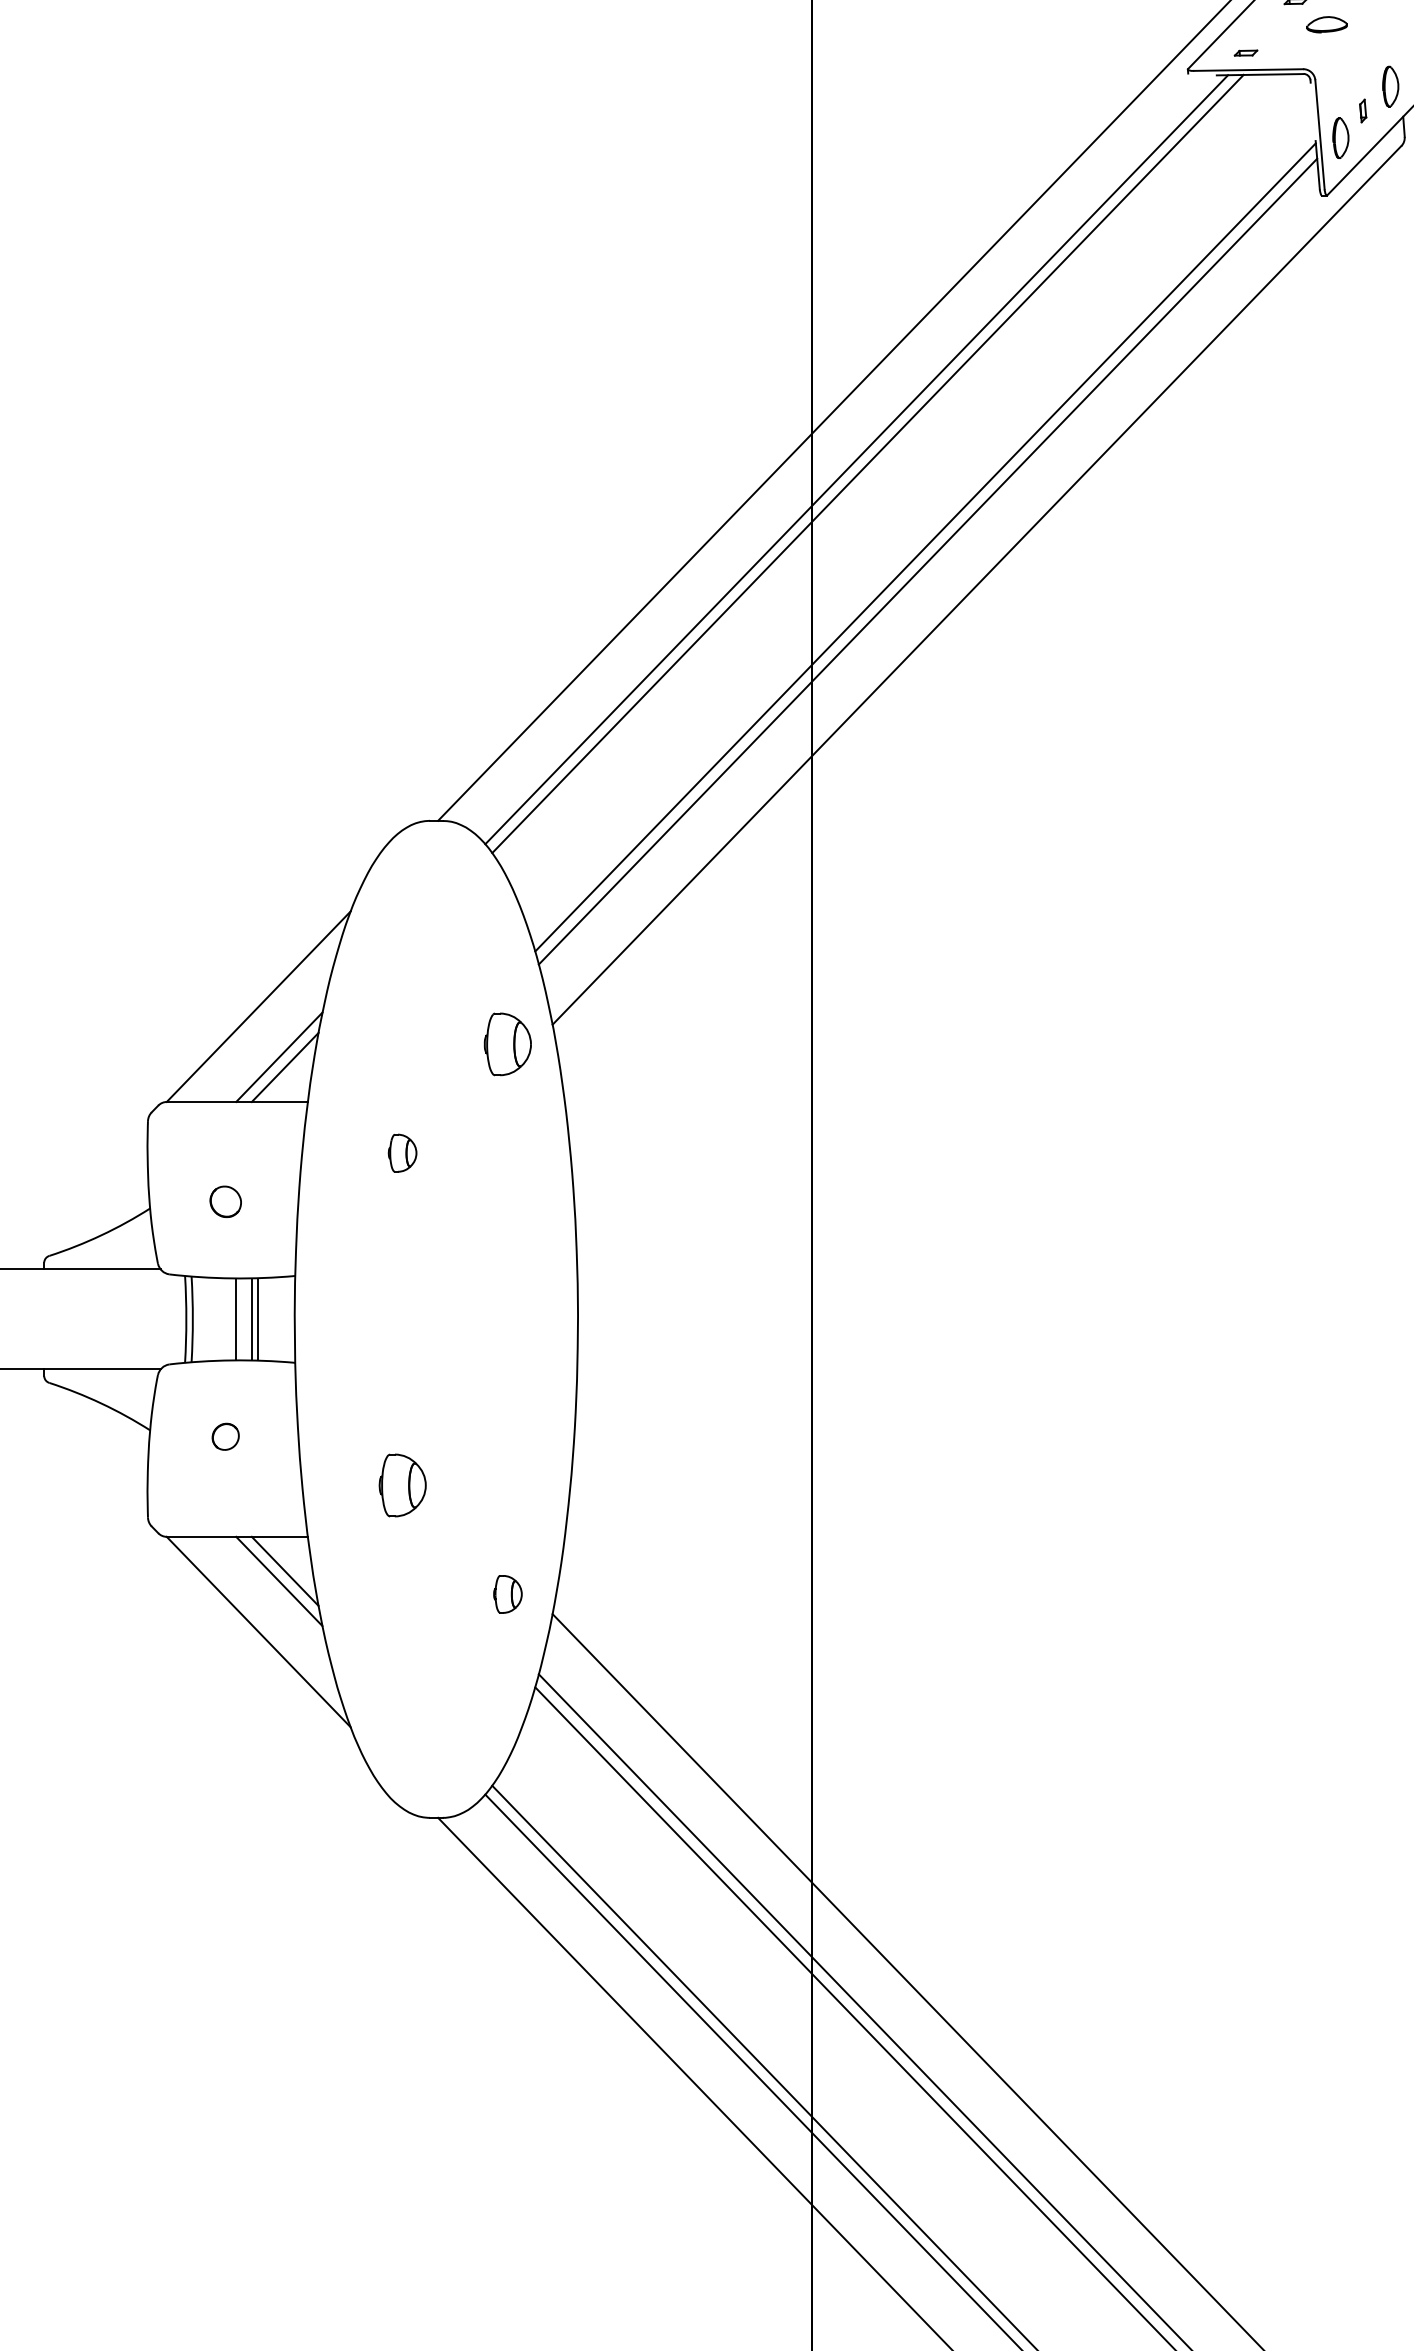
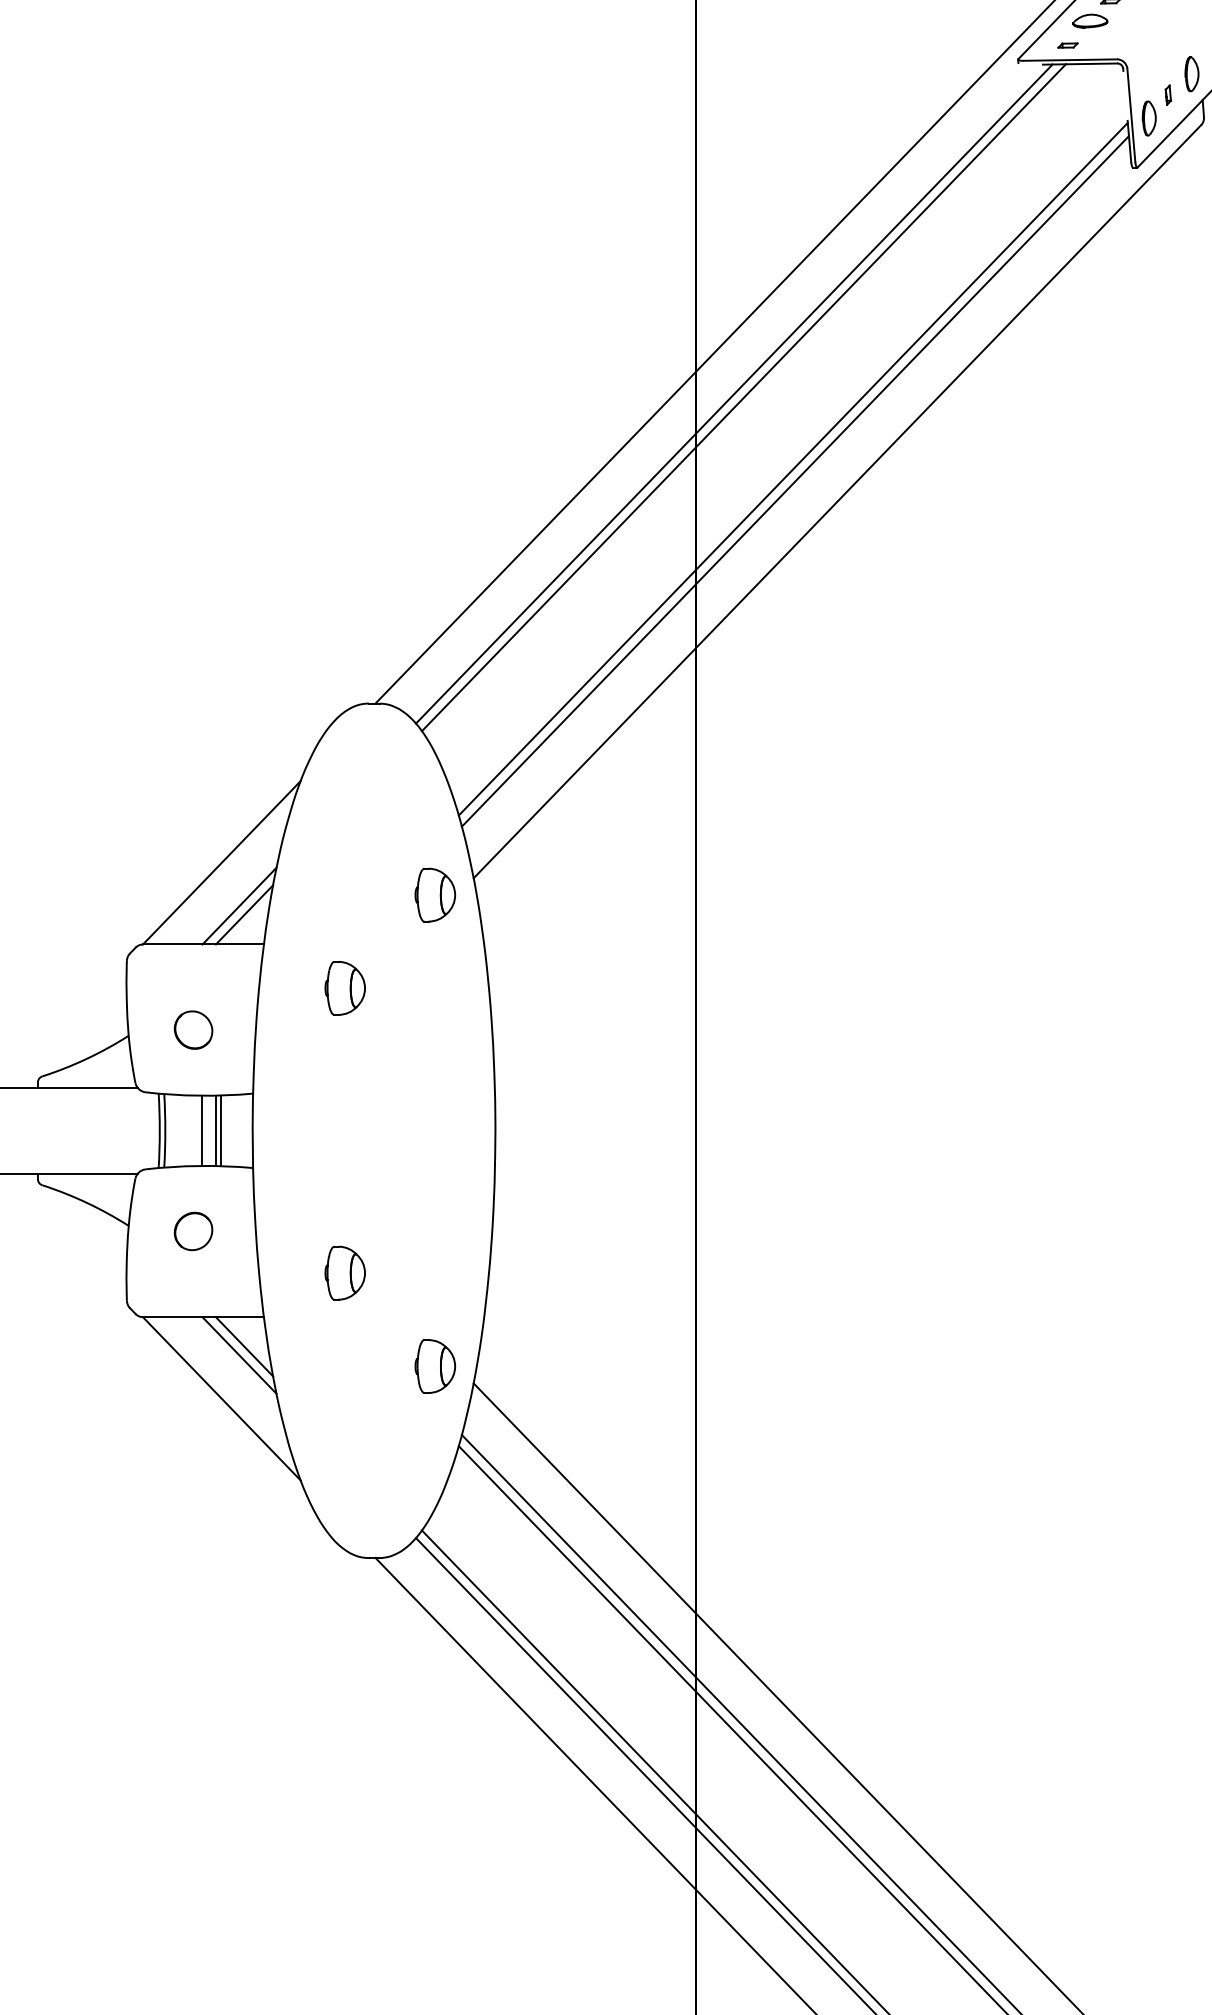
part: (1327, 23) -> (1090, 20), moved
part: (401, 1153) -> (344, 988), size x1.67
part: (225, 1201) -> (193, 1029), size x1.43
part: (225, 1436) -> (193, 1231), size x1.67
part: (508, 1594) -> (435, 1366), size x1.67

